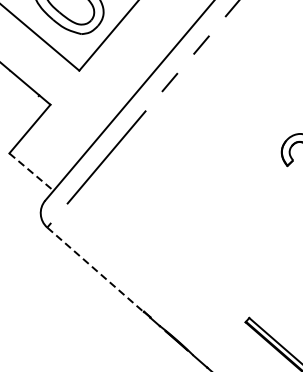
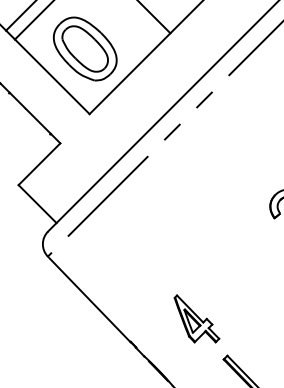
line: (31, 172) -> (37, 204), dashed -> solid
line: (95, 269) -> (89, 299), dashed -> solid
part: (212, 280) -> (196, 318), added

